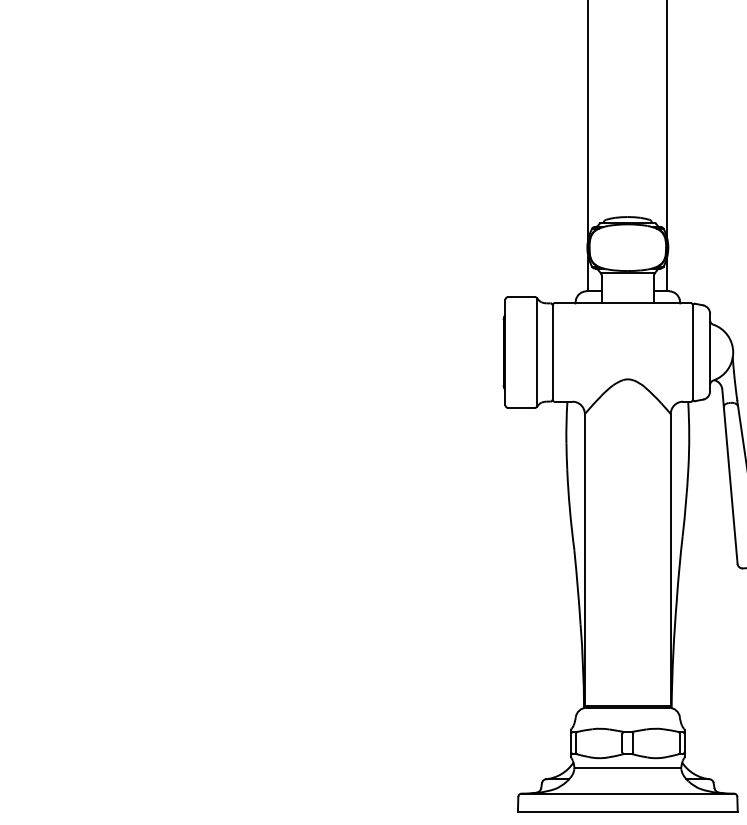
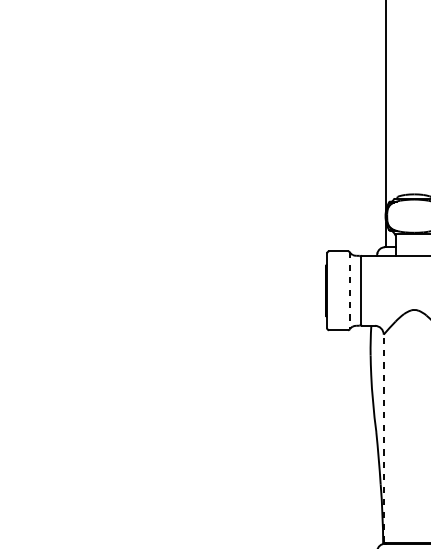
line: (537, 352) -> (350, 290), solid -> dashed
line: (584, 560) -> (383, 438), solid -> dashed

